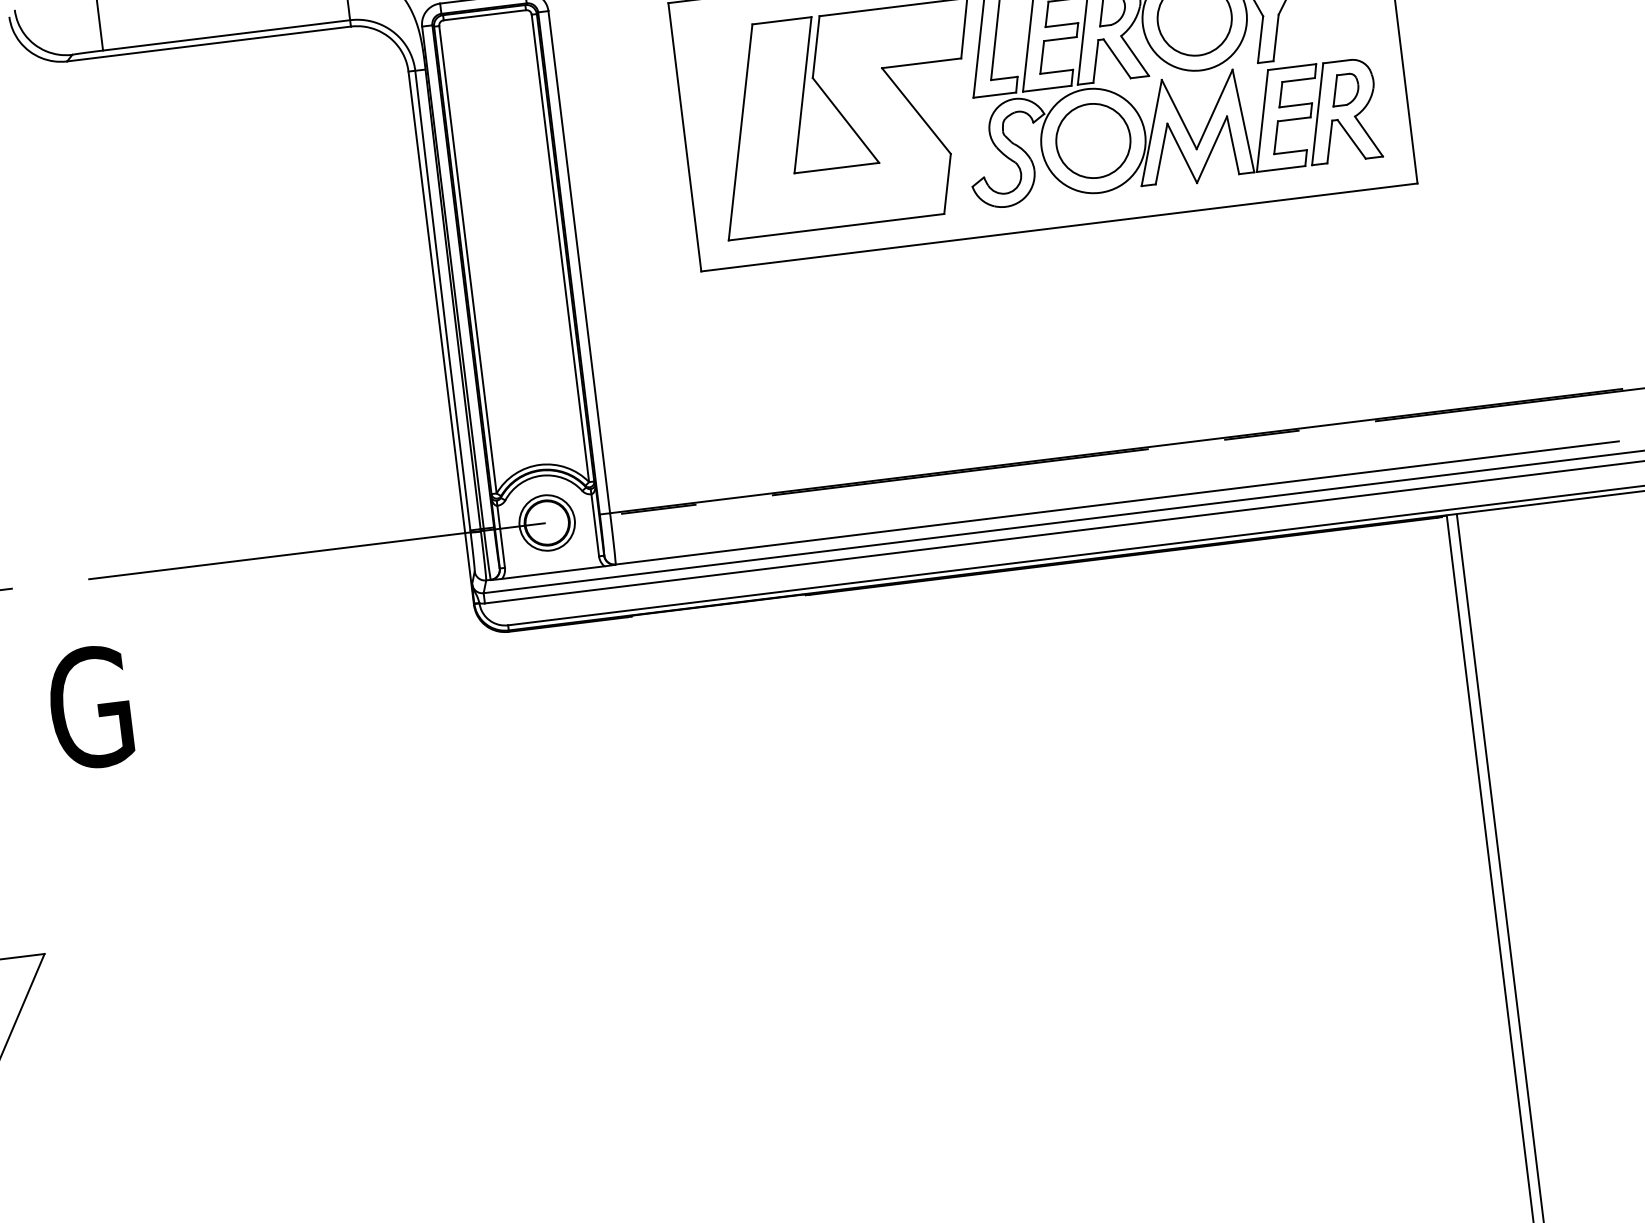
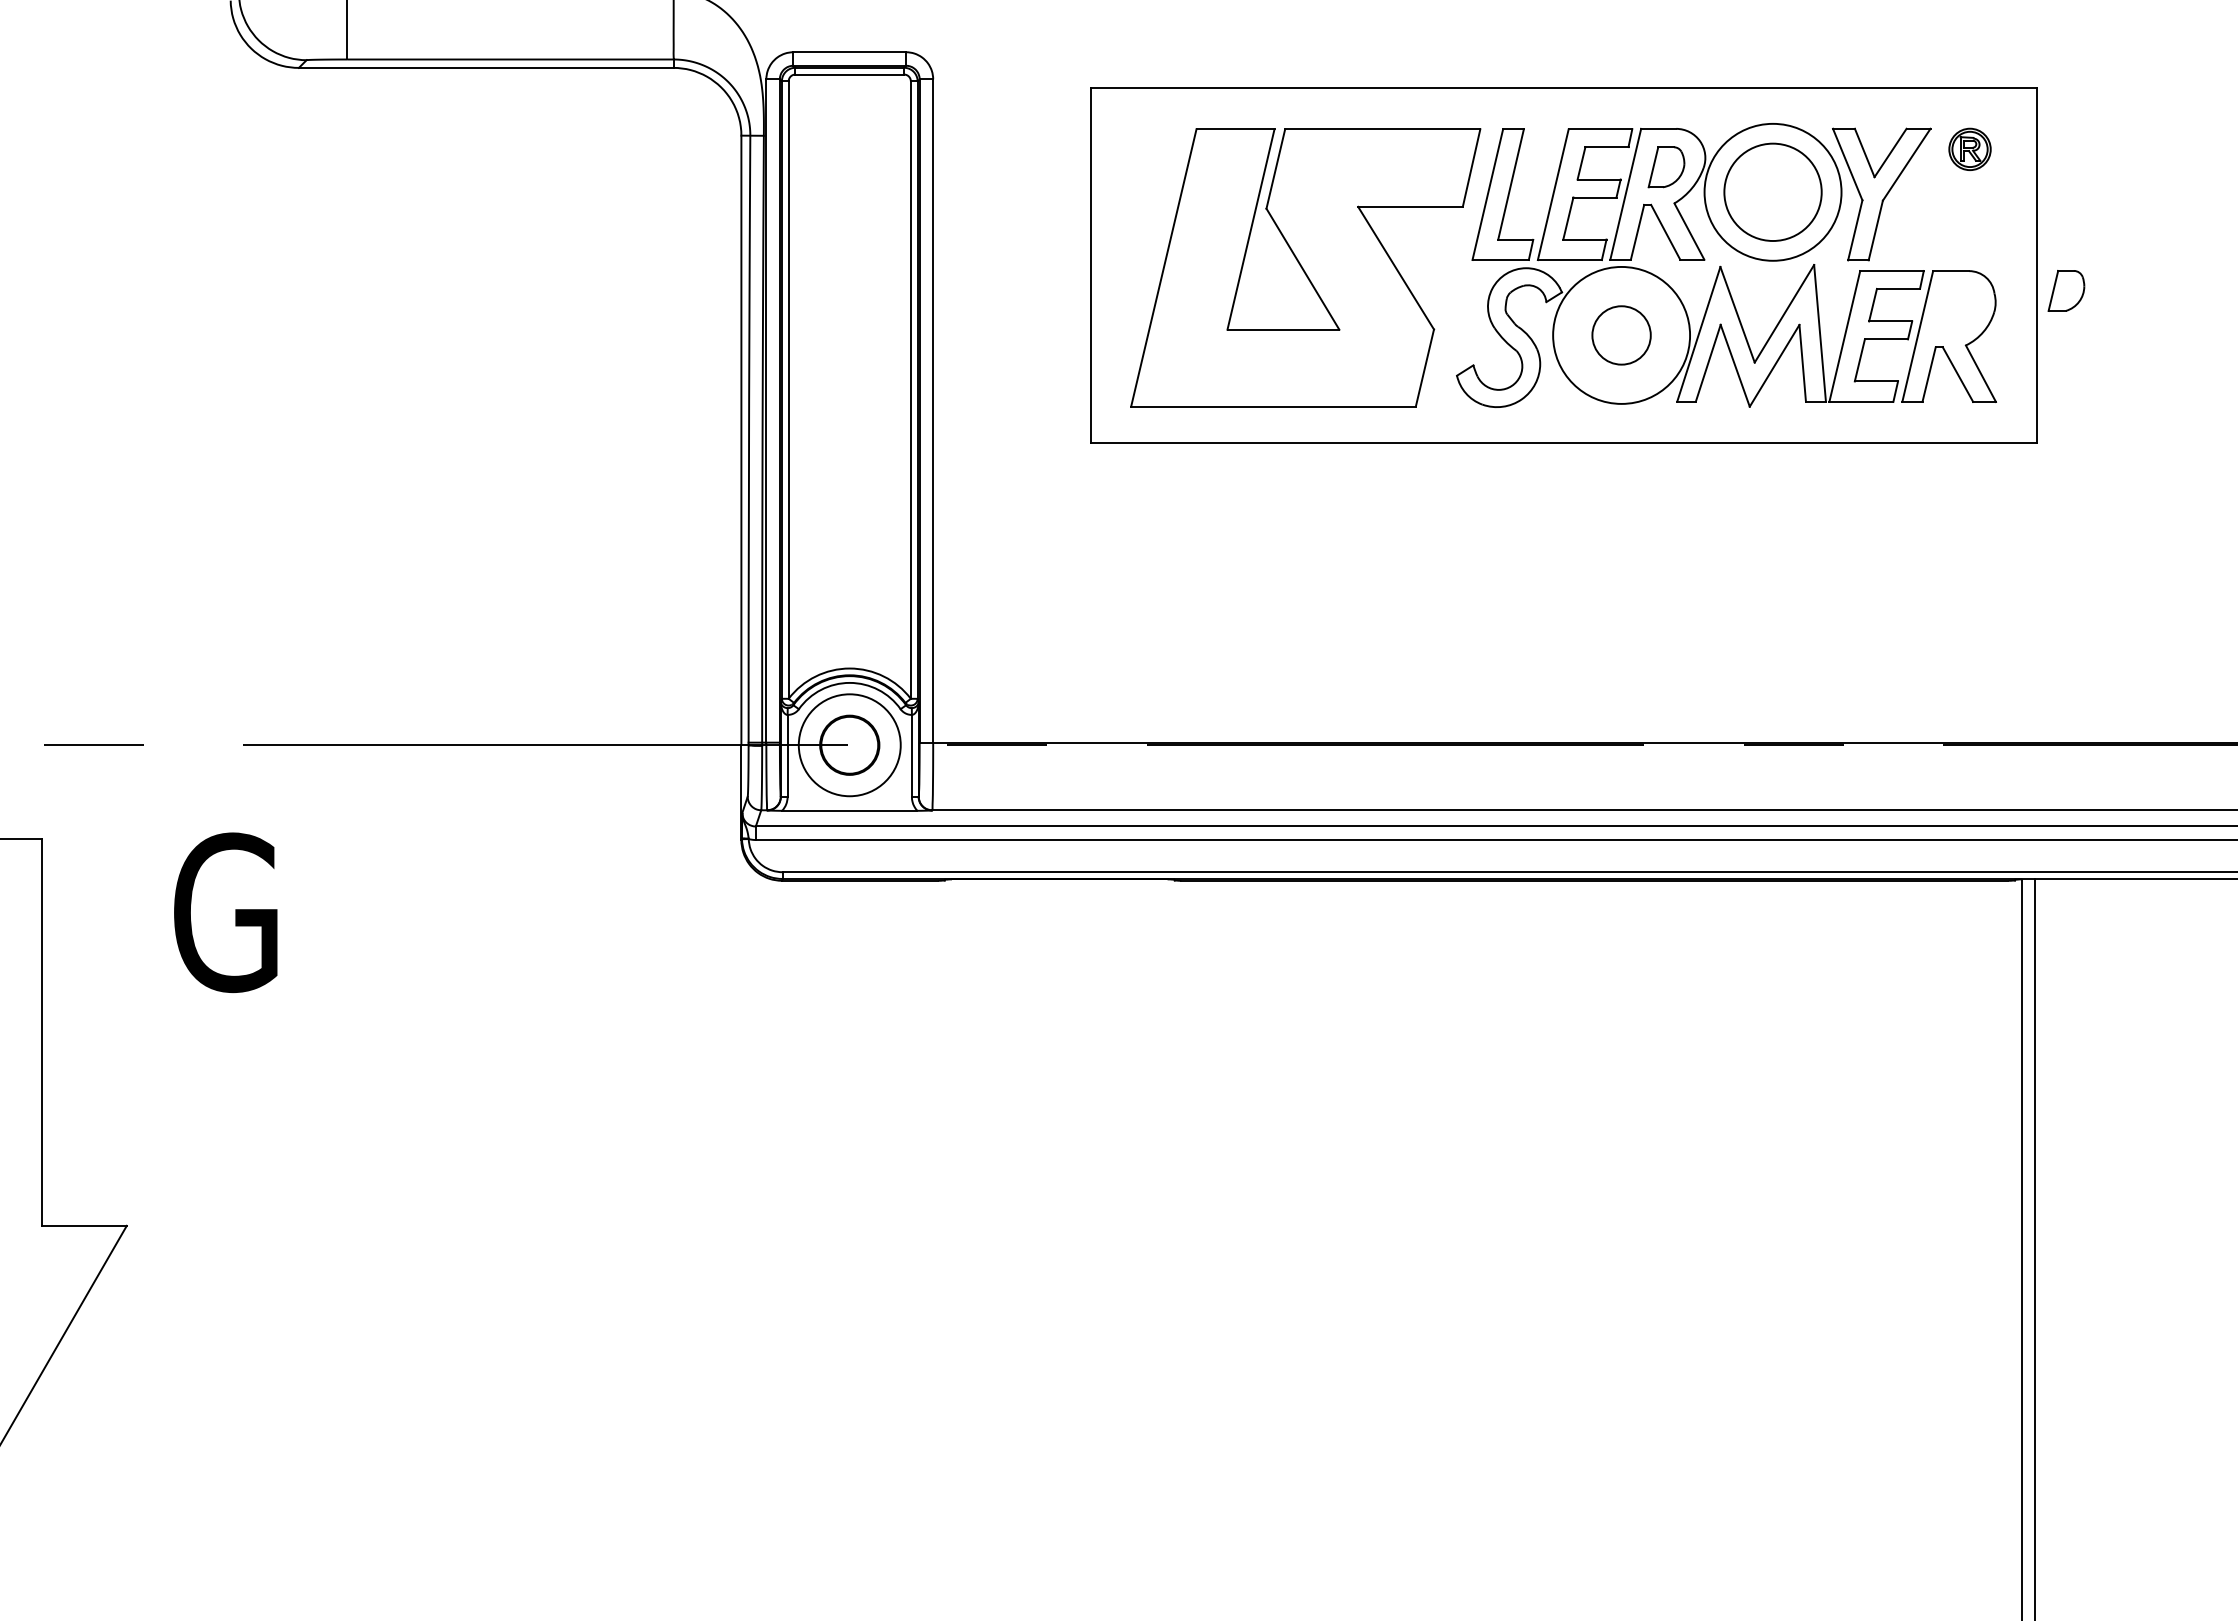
part: (1345, 89) -> (2066, 290), moved
circle: (1093, 141) -> (1621, 335), size x0.6
circle: (546, 522) -> (849, 744), size x1.4

